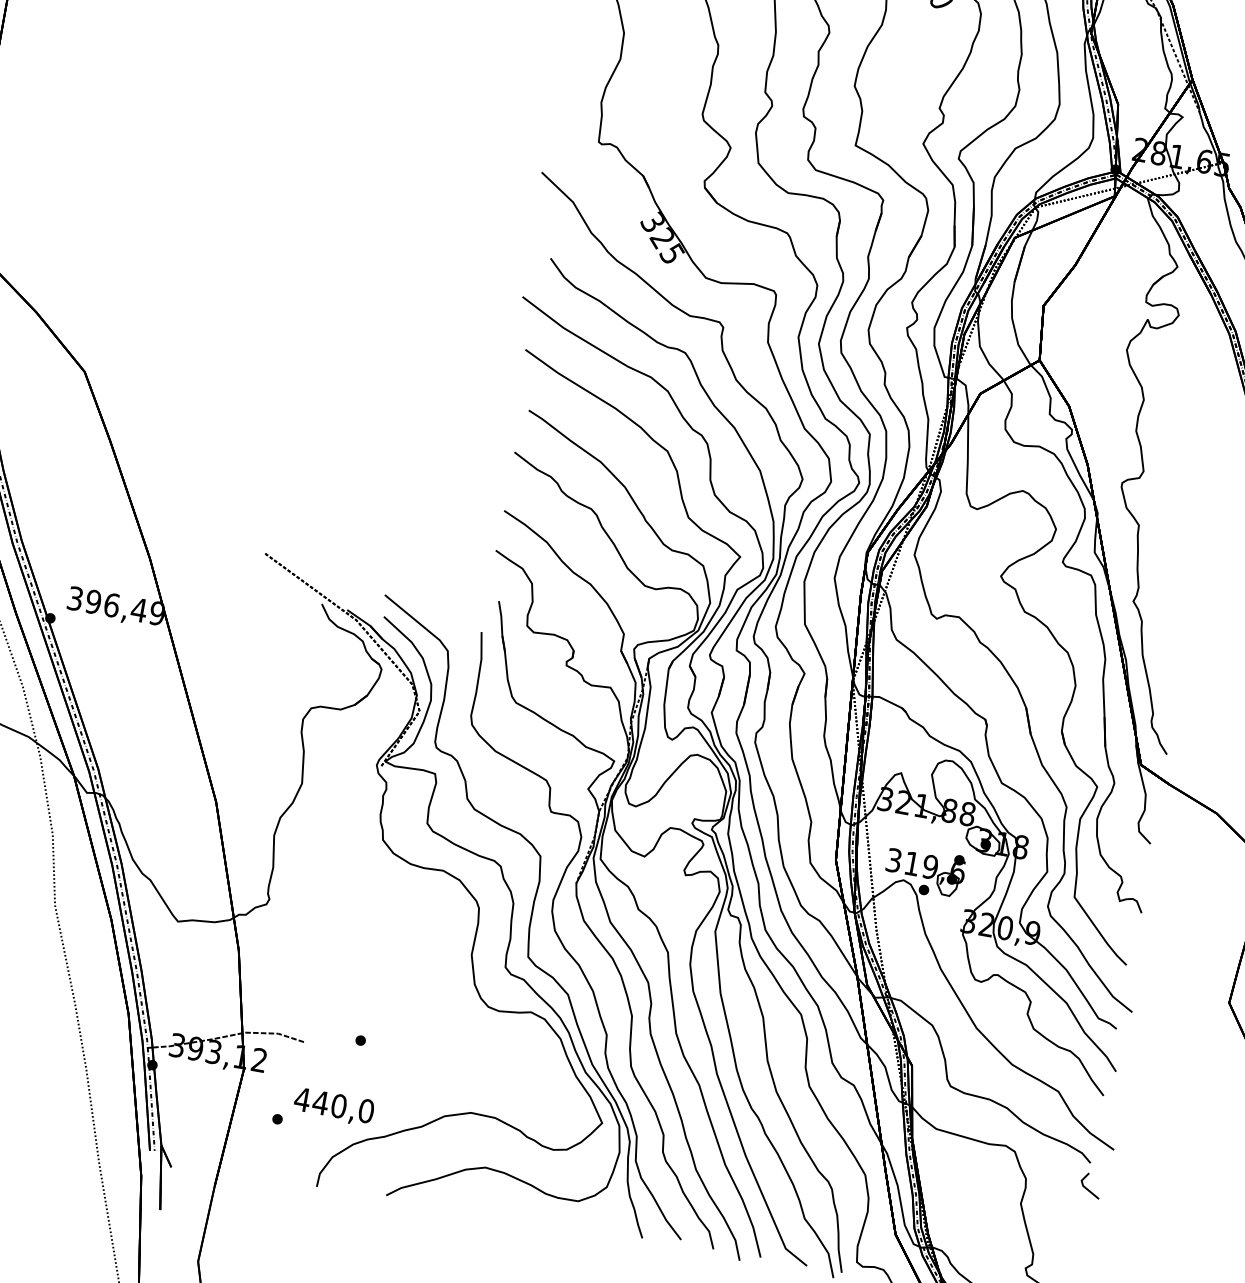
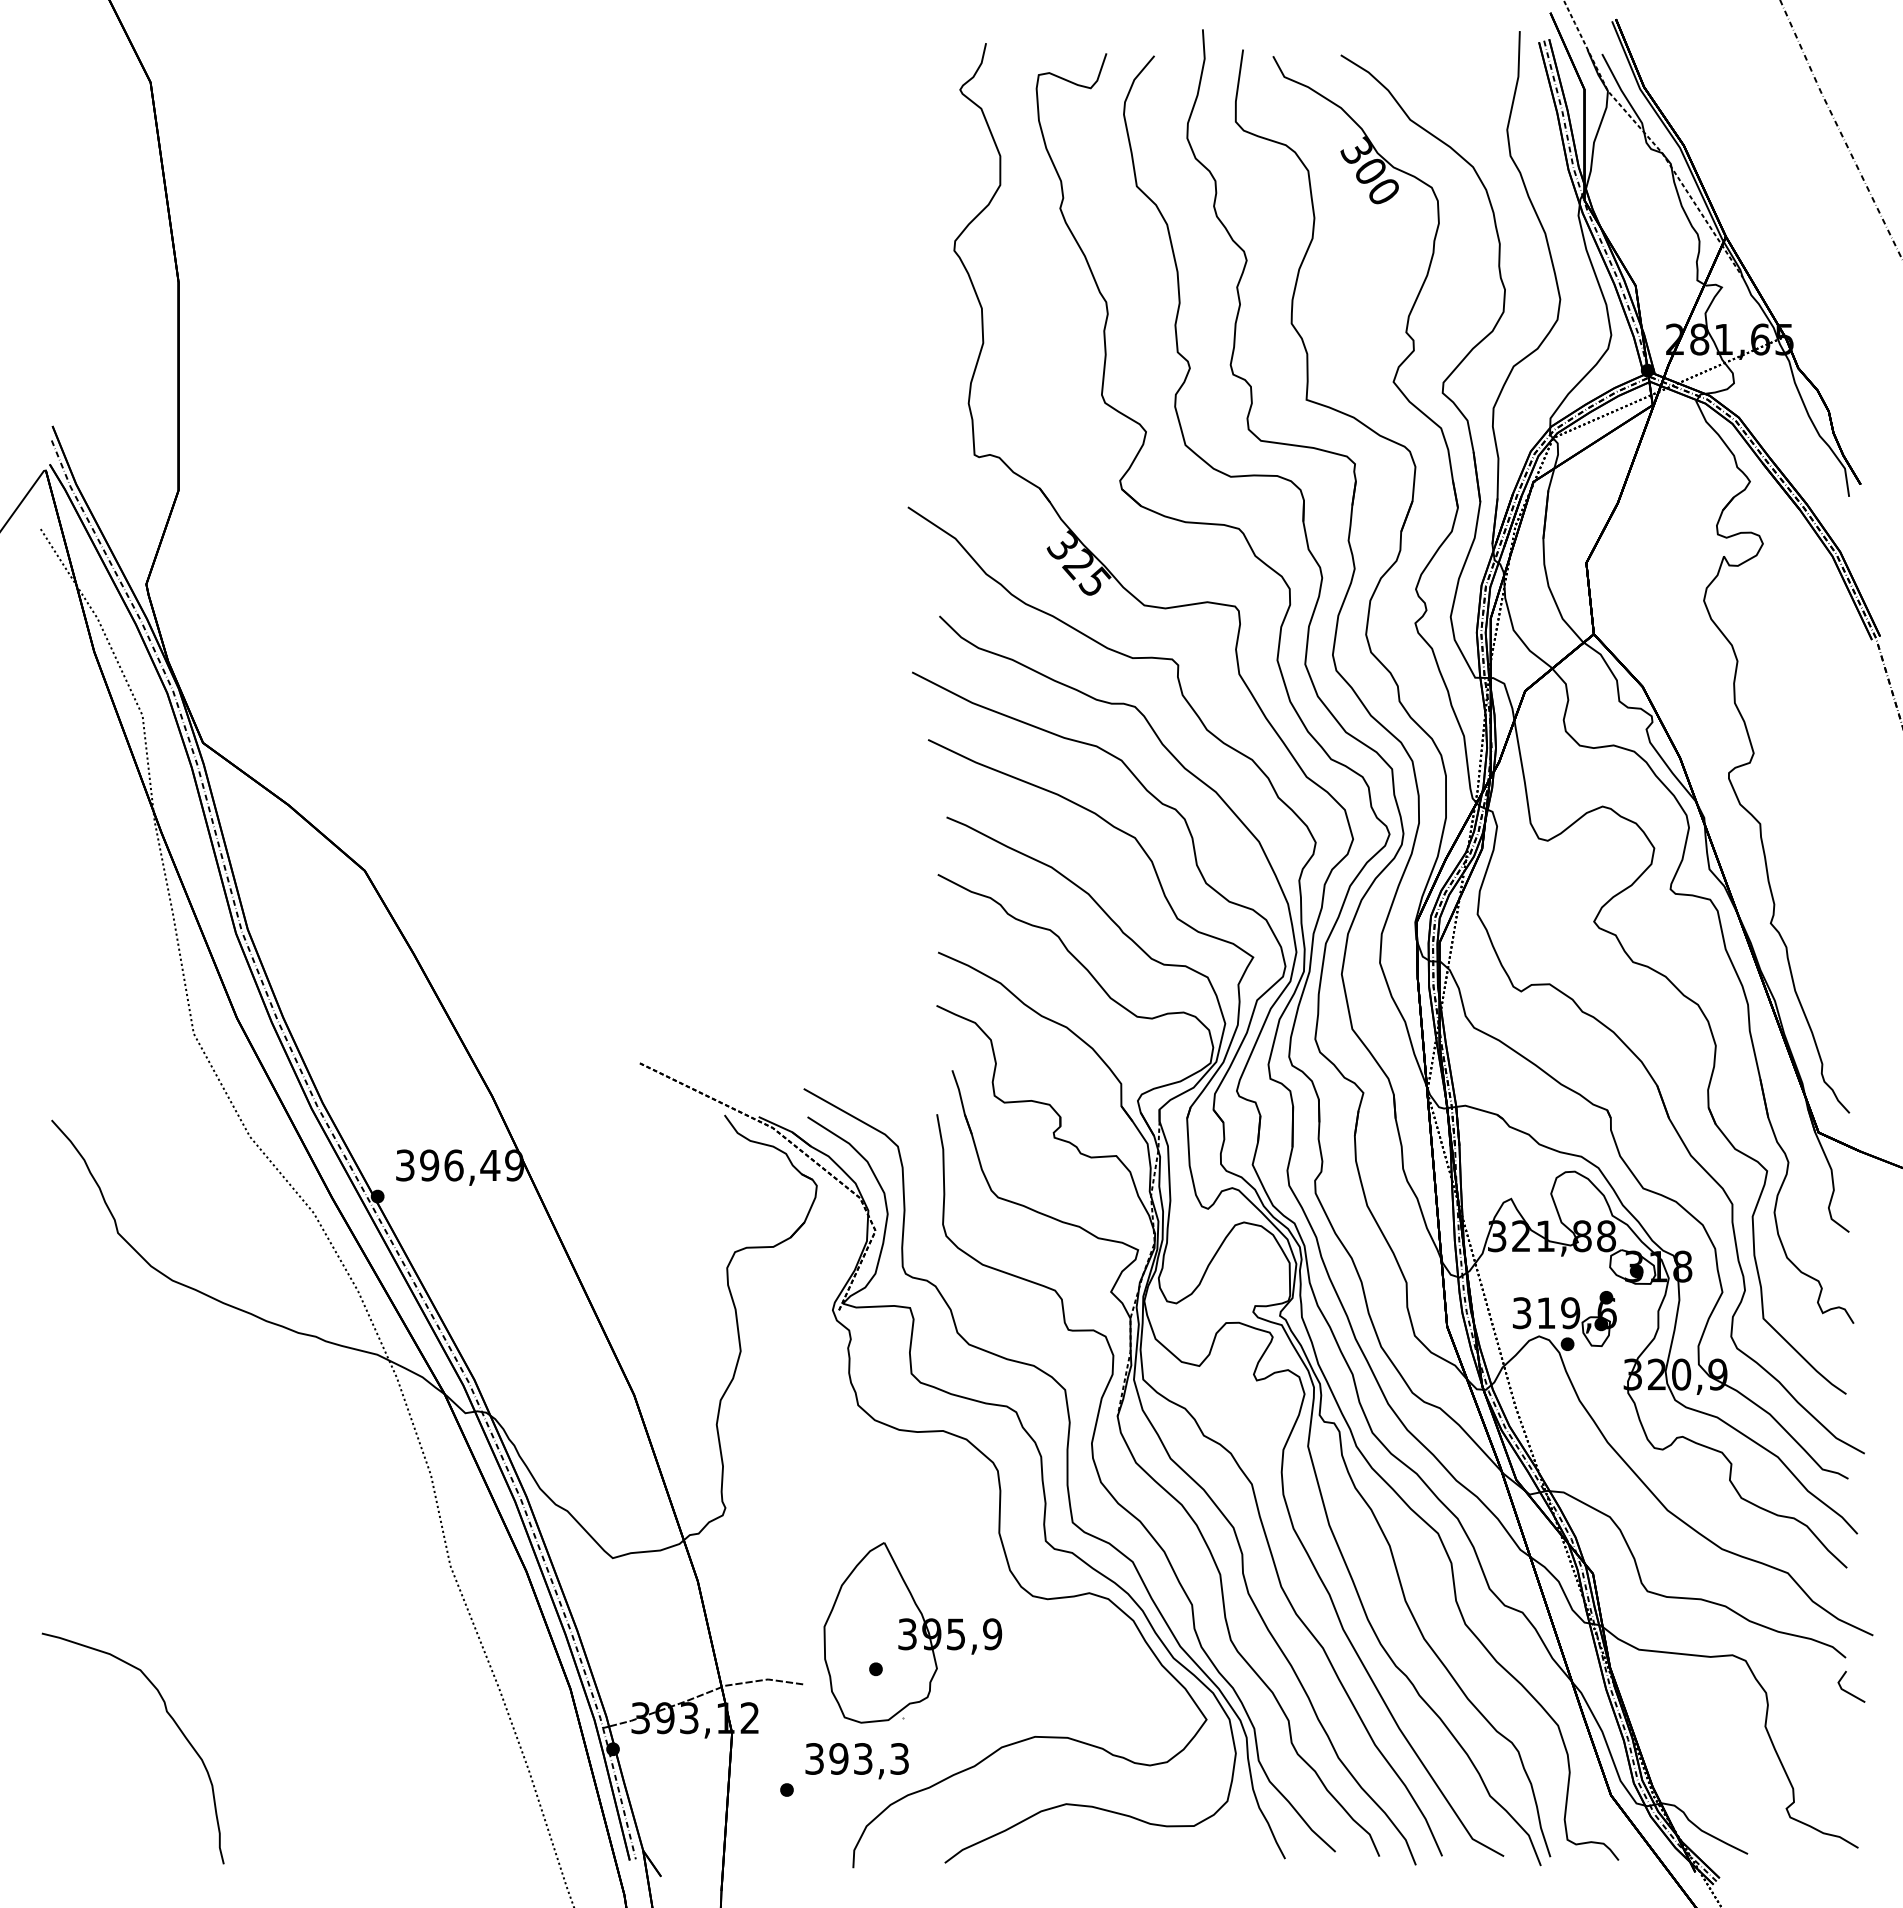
part: (393, 1017) -> (912, 1632), added
text: (334, 1104) -> (856, 1758), 440,0 -> 393,3

